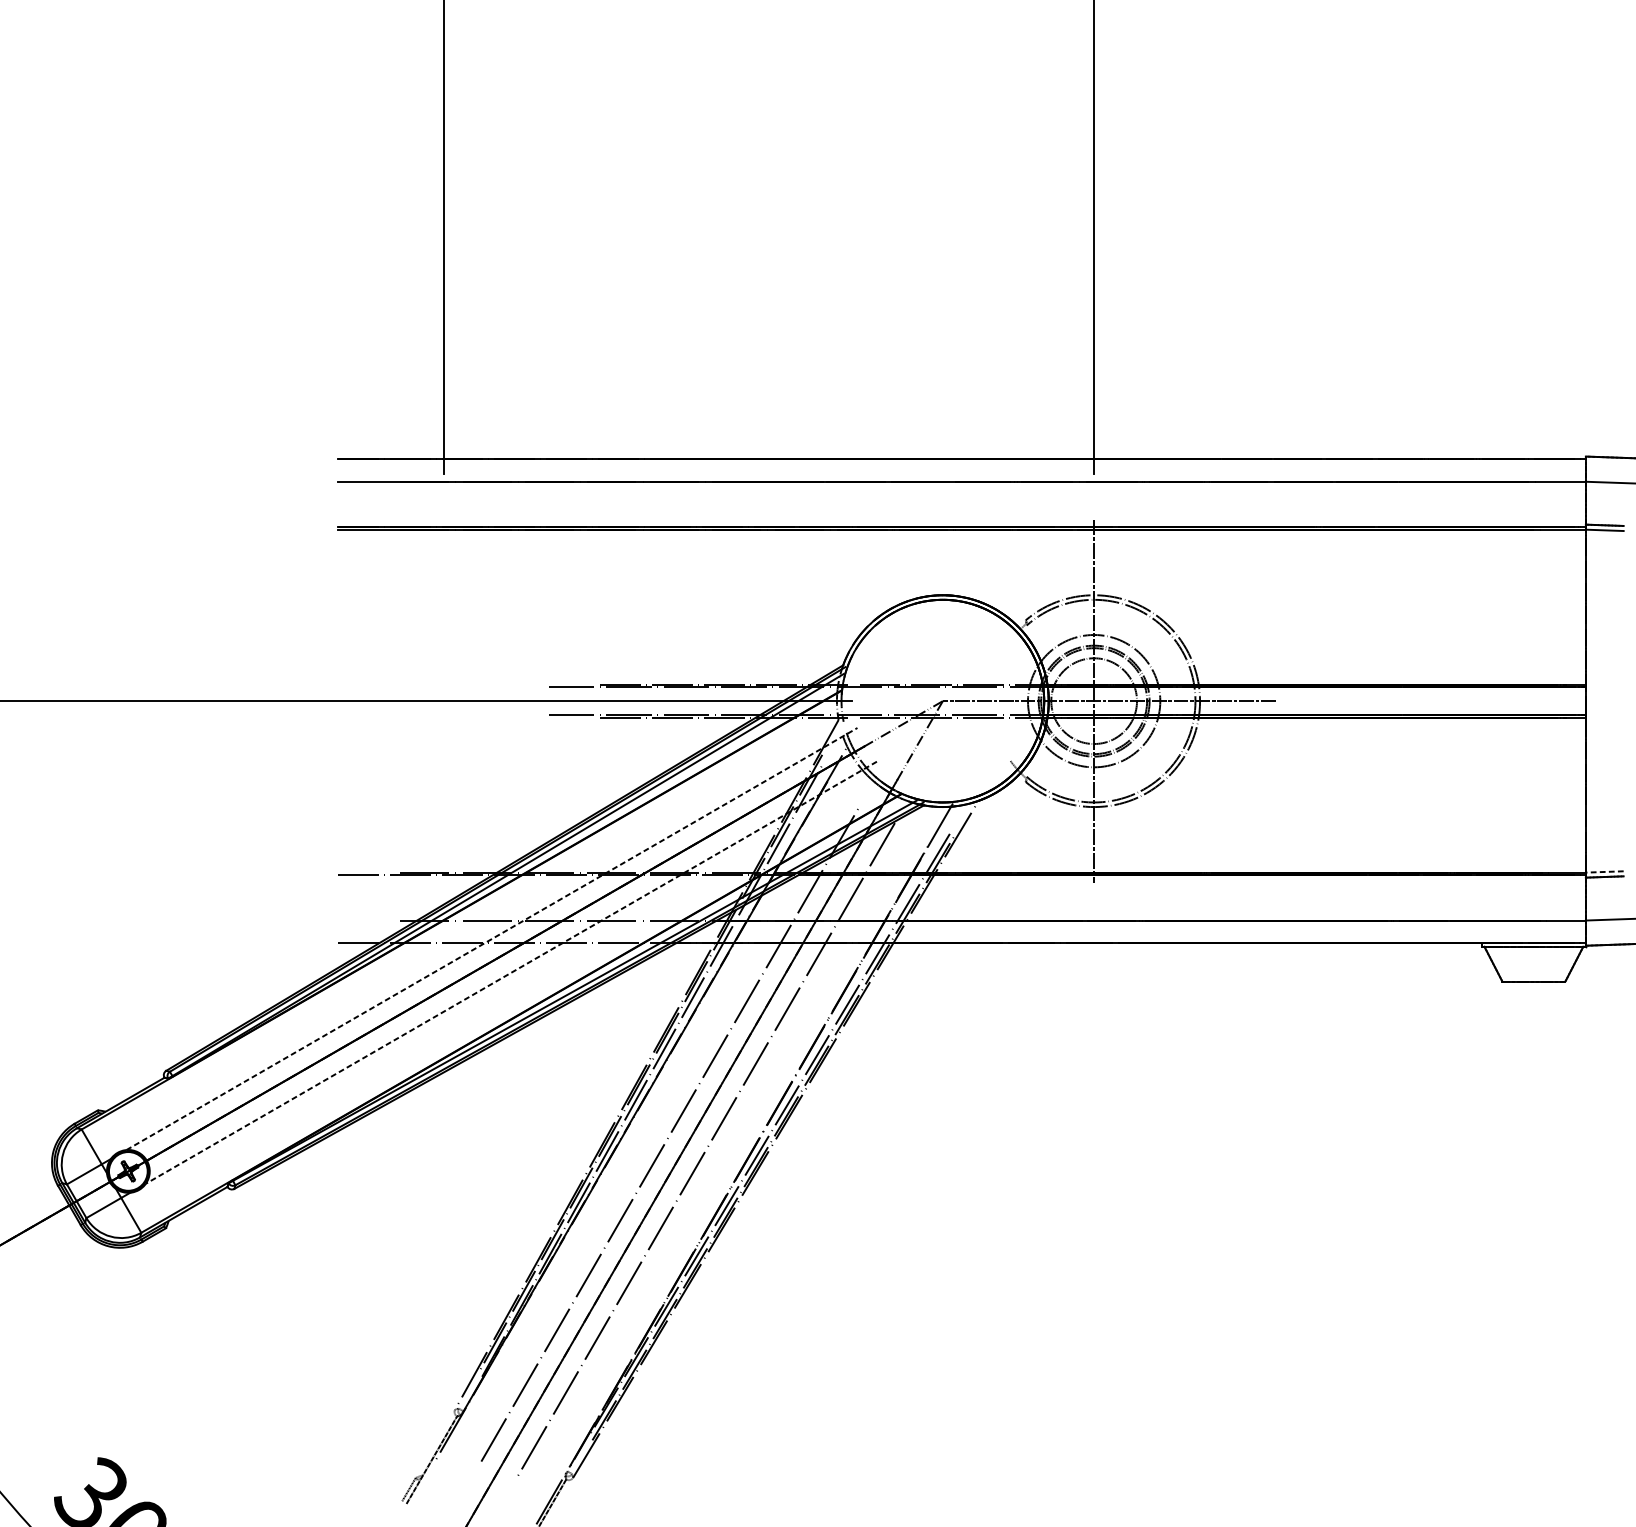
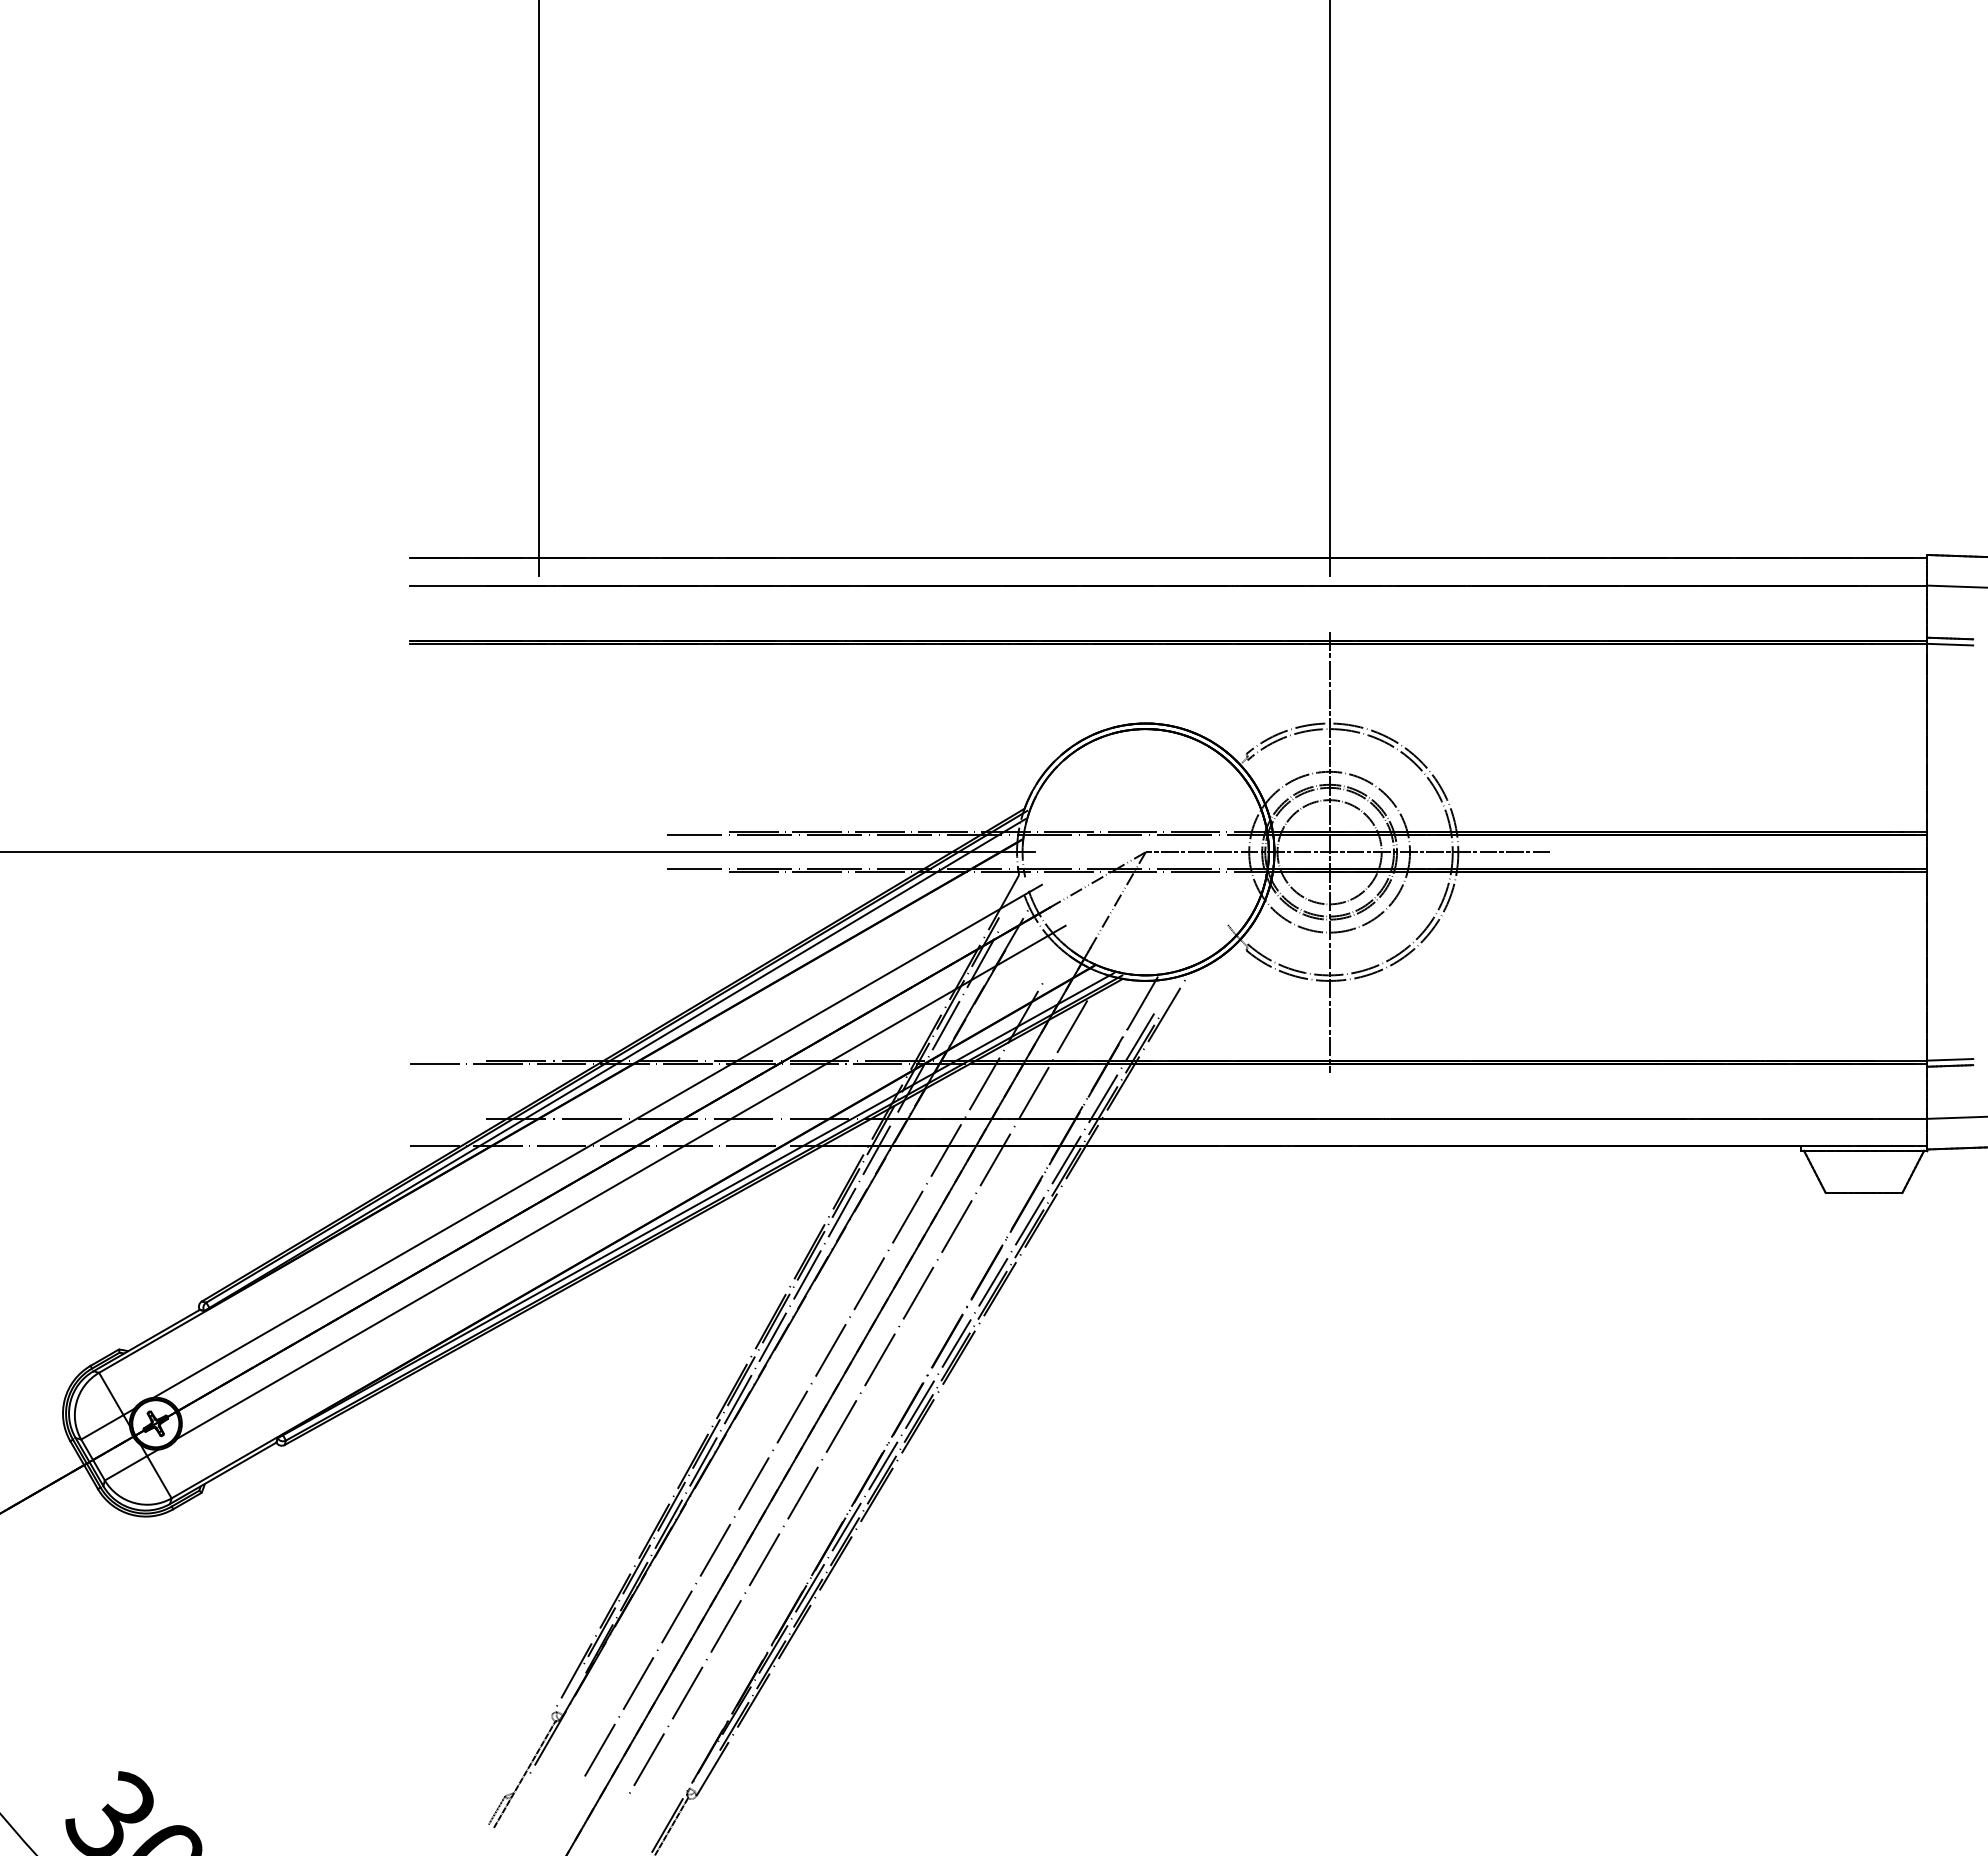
line: (1605, 871) -> (1950, 1059), dashed -> solid
line: (491, 939) -> (597, 1141), dashed -> solid
line: (511, 972) -> (621, 1182), dashed -> solid

